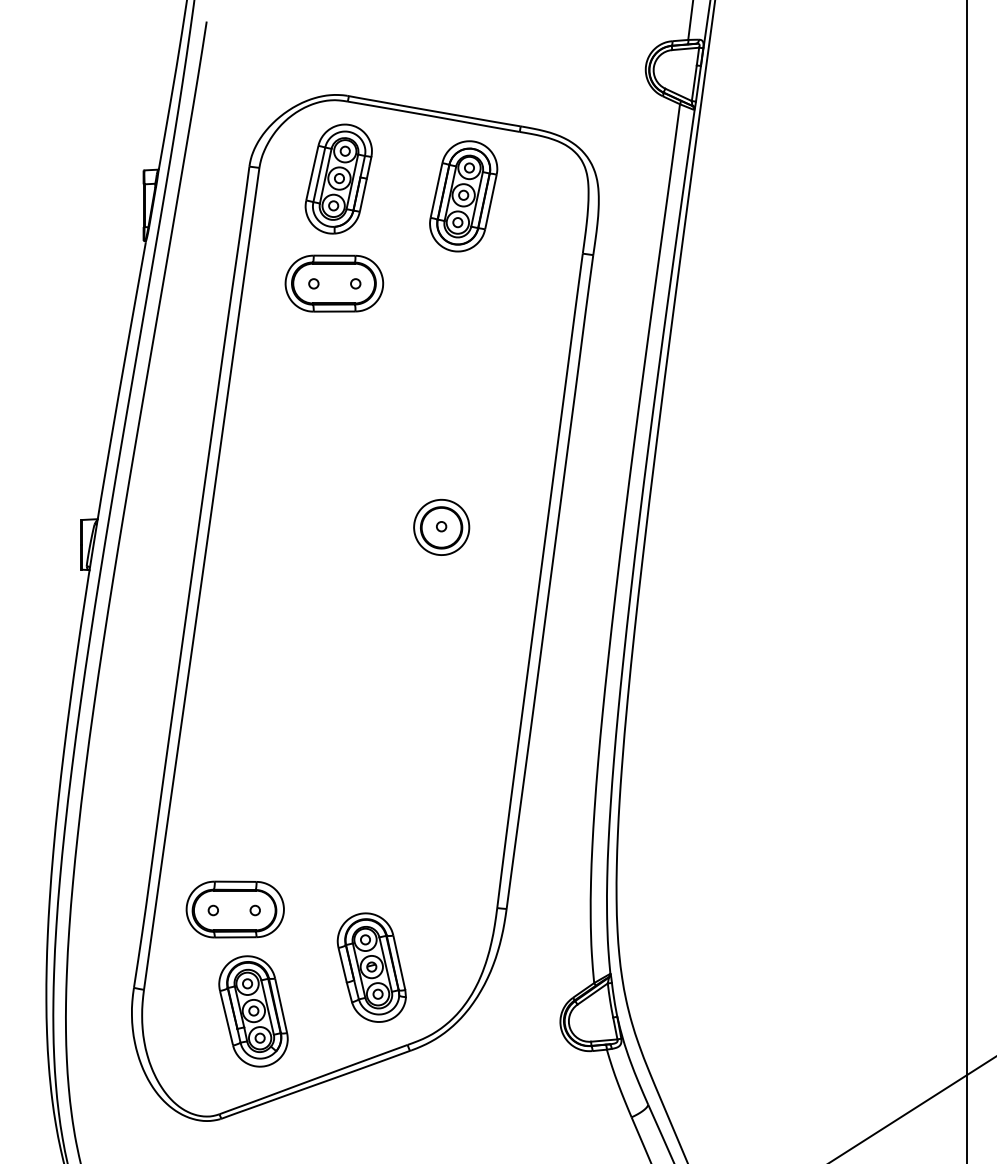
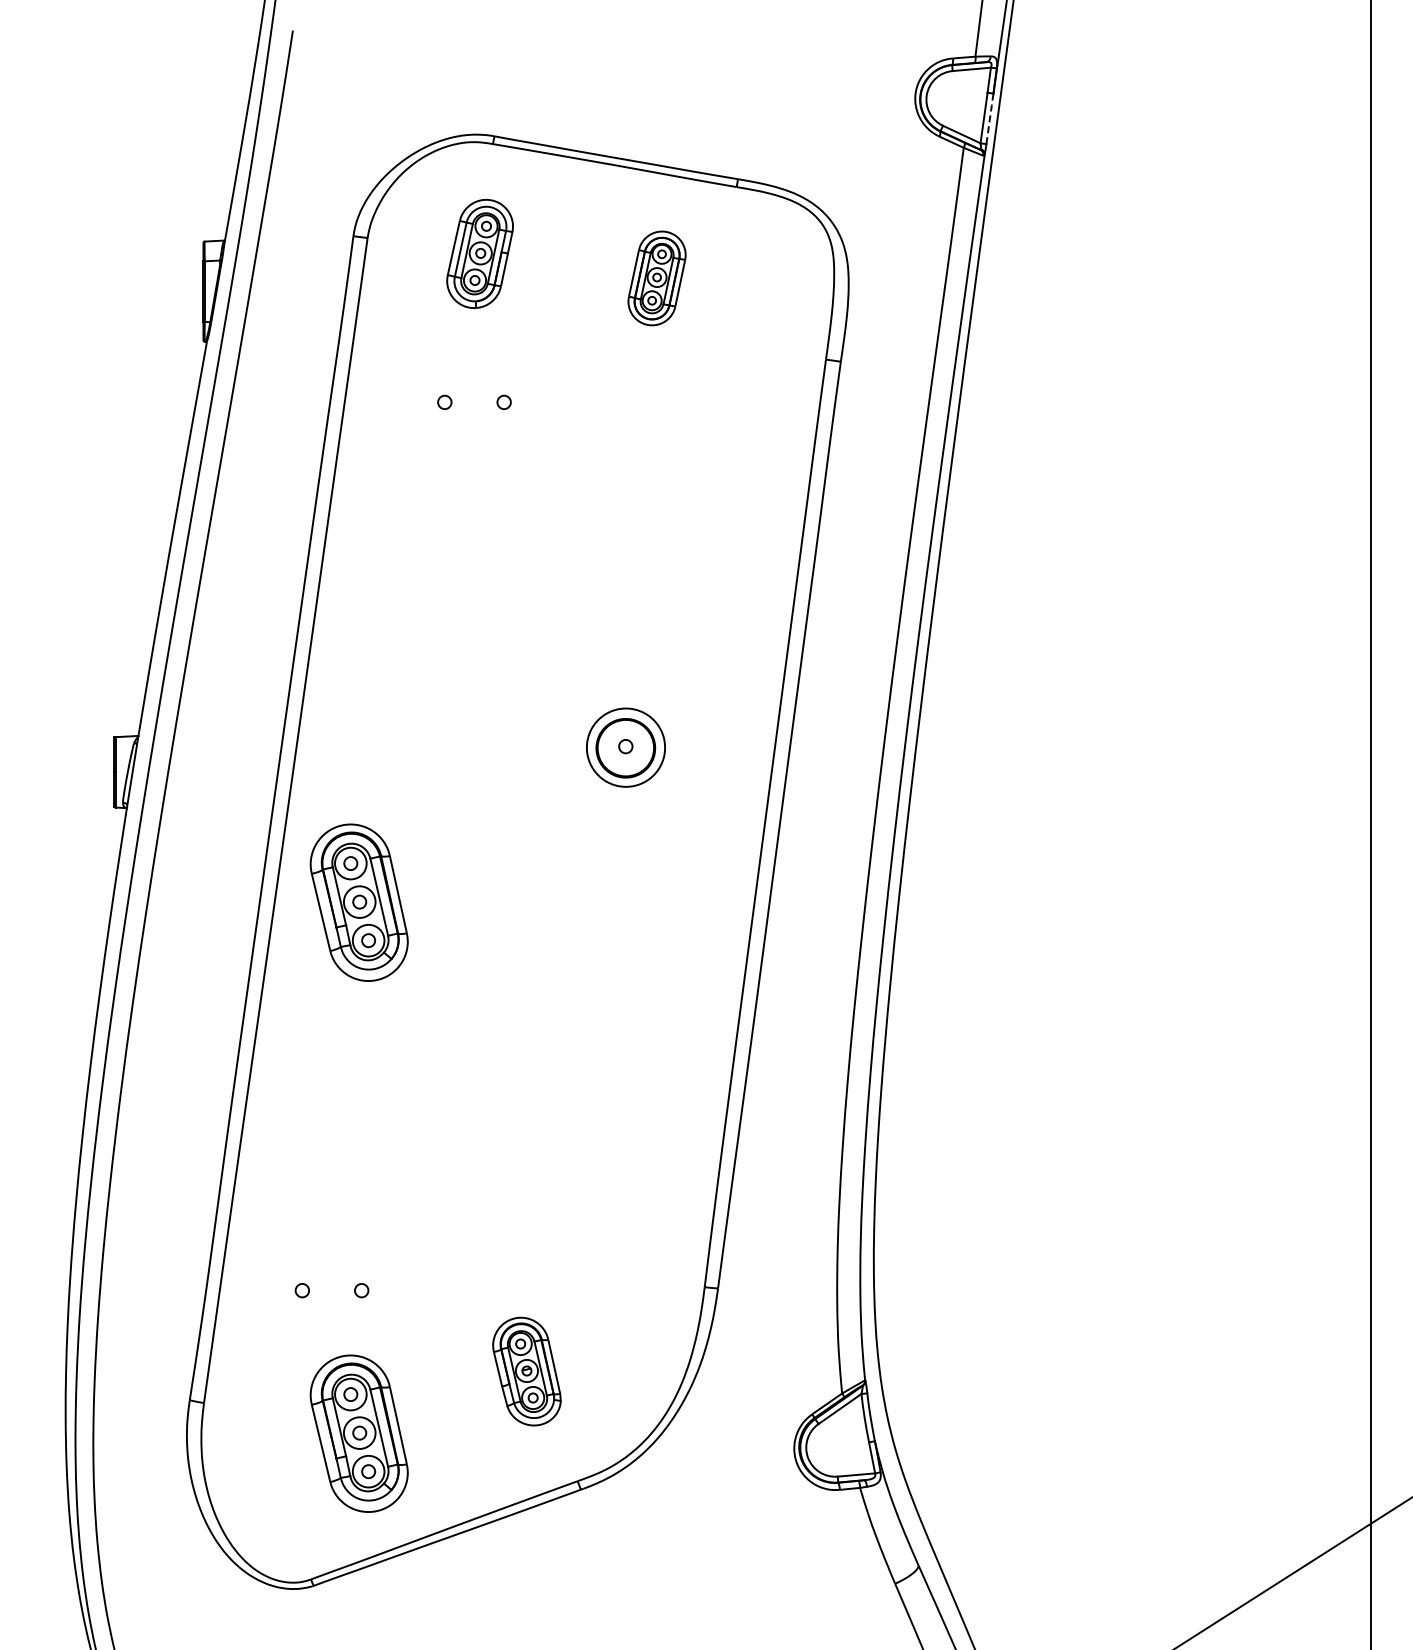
line: (698, 83) -> (989, 118), solid -> dashed
part: (338, 178) -> (479, 253), size x0.7
part: (463, 196) -> (656, 278), size x0.6
part: (334, 283) -> (473, 401), removed
part: (252, 636) -> (358, 902), added
part: (235, 908) -> (333, 1288), removed
part: (371, 967) -> (526, 1371), size x0.7

